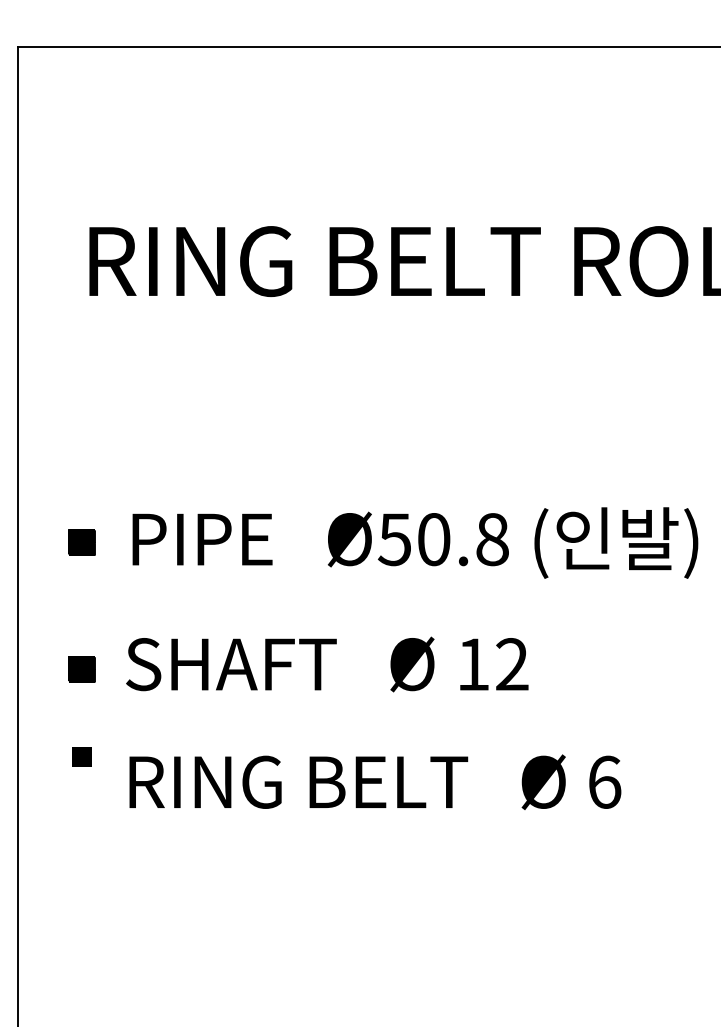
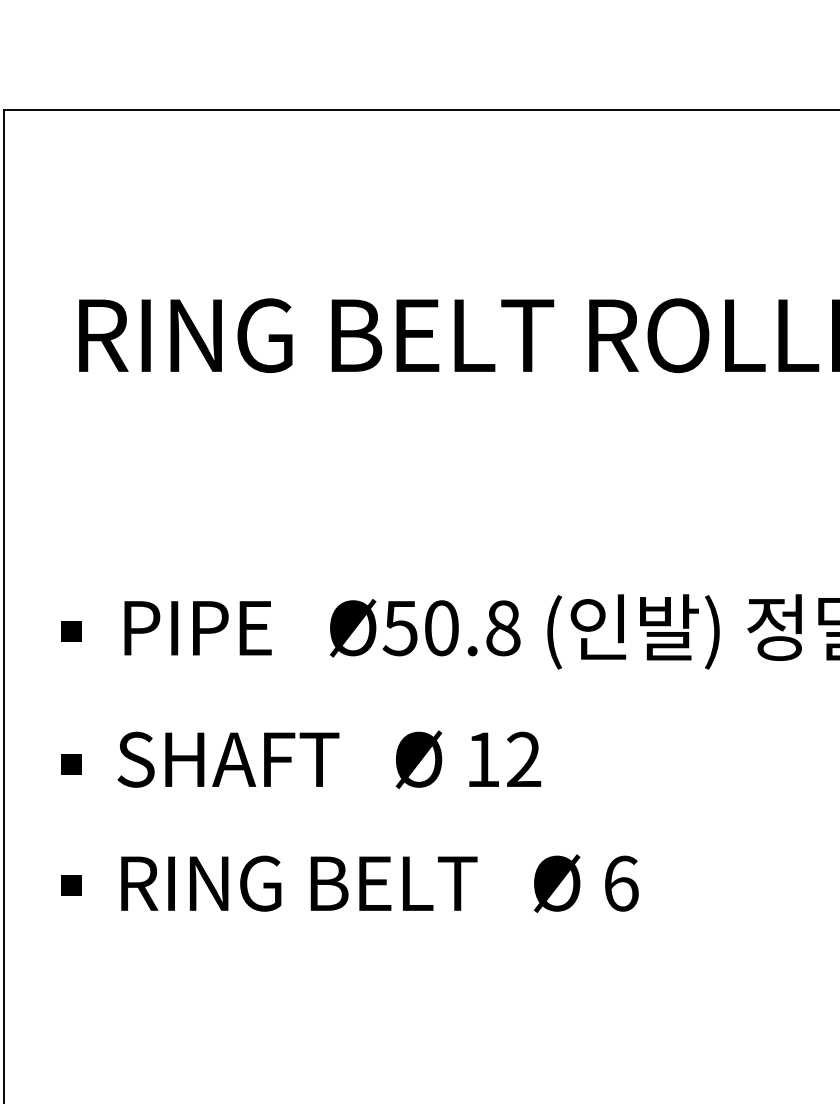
part: (82, 542) -> (71, 631), size x0.71
part: (82, 669) -> (71, 764), size x0.71
part: (82, 757) -> (71, 885), moved

